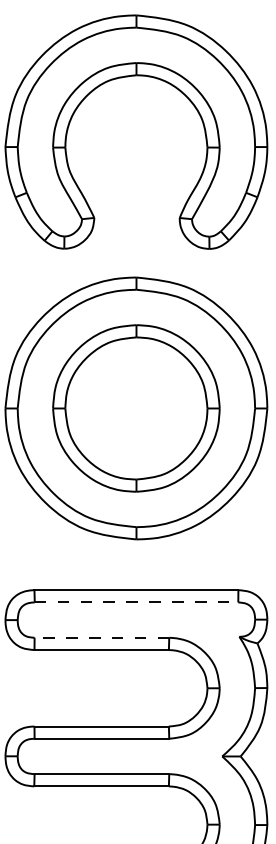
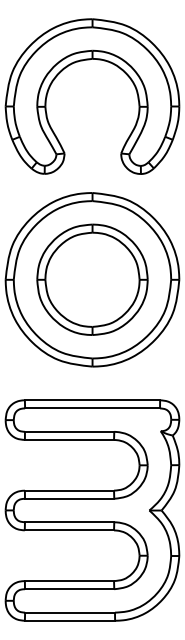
line: (137, 602) -> (93, 408), dashed -> solid
line: (101, 637) -> (69, 431), dashed -> solid

